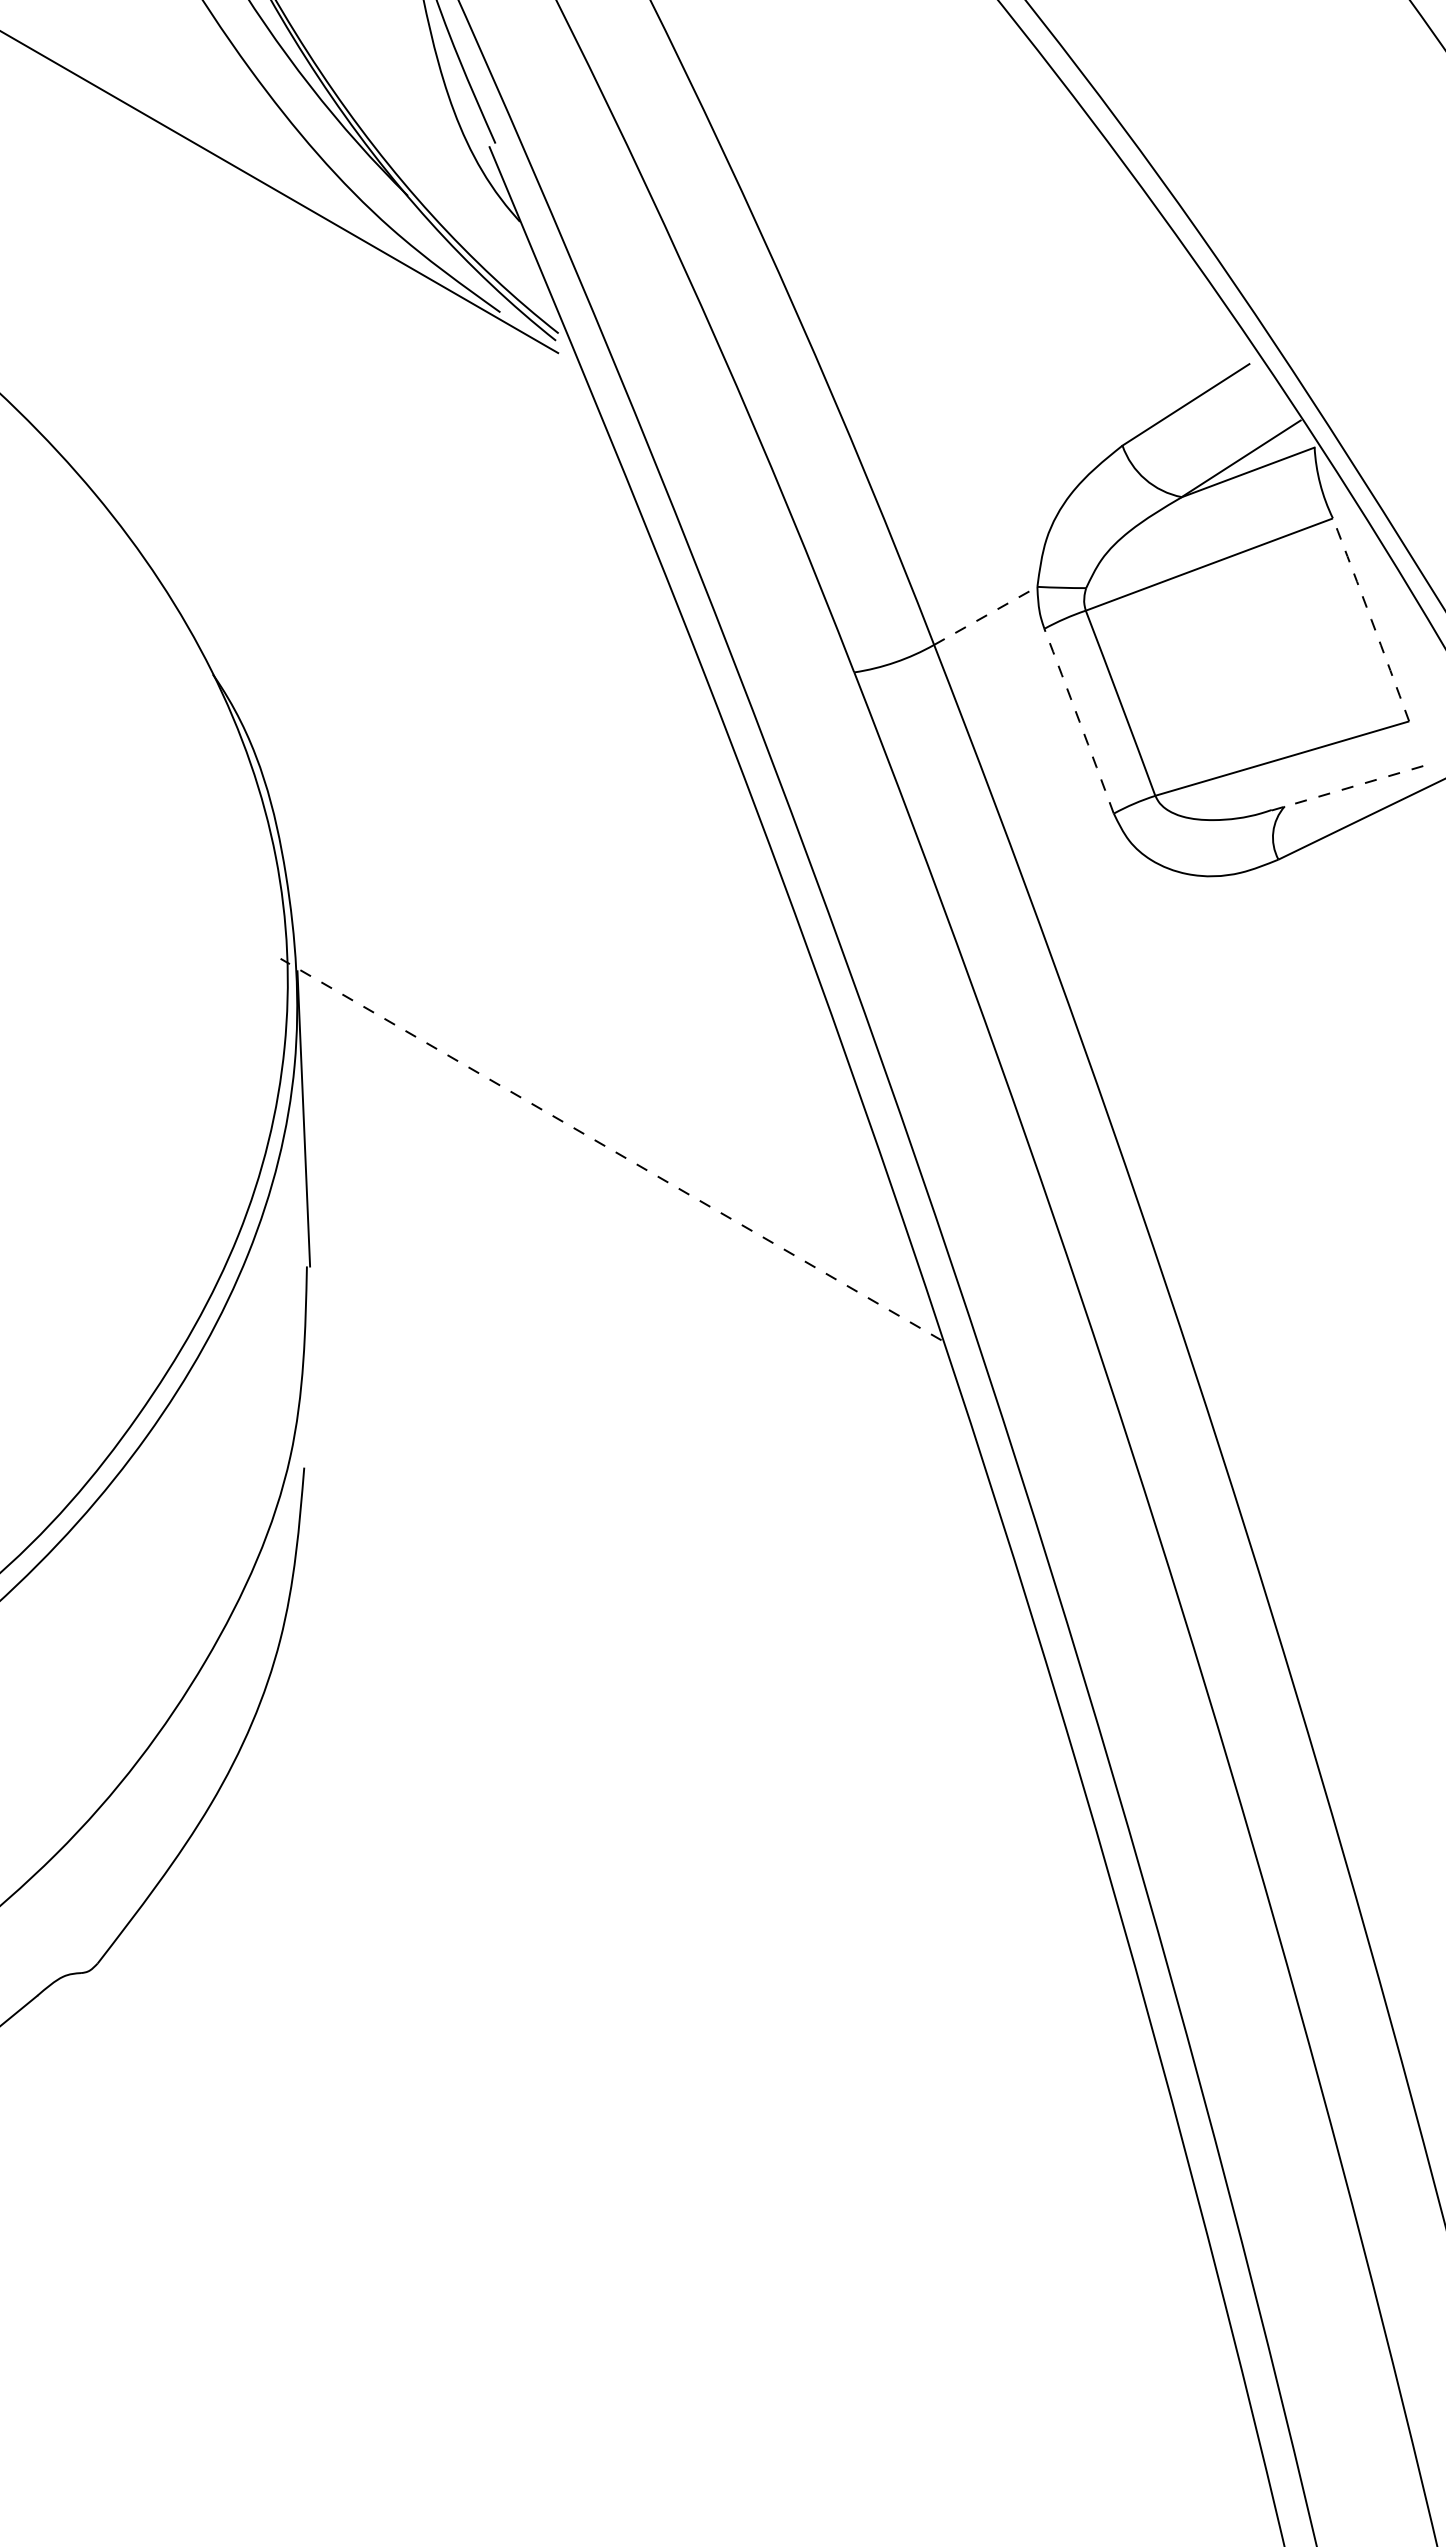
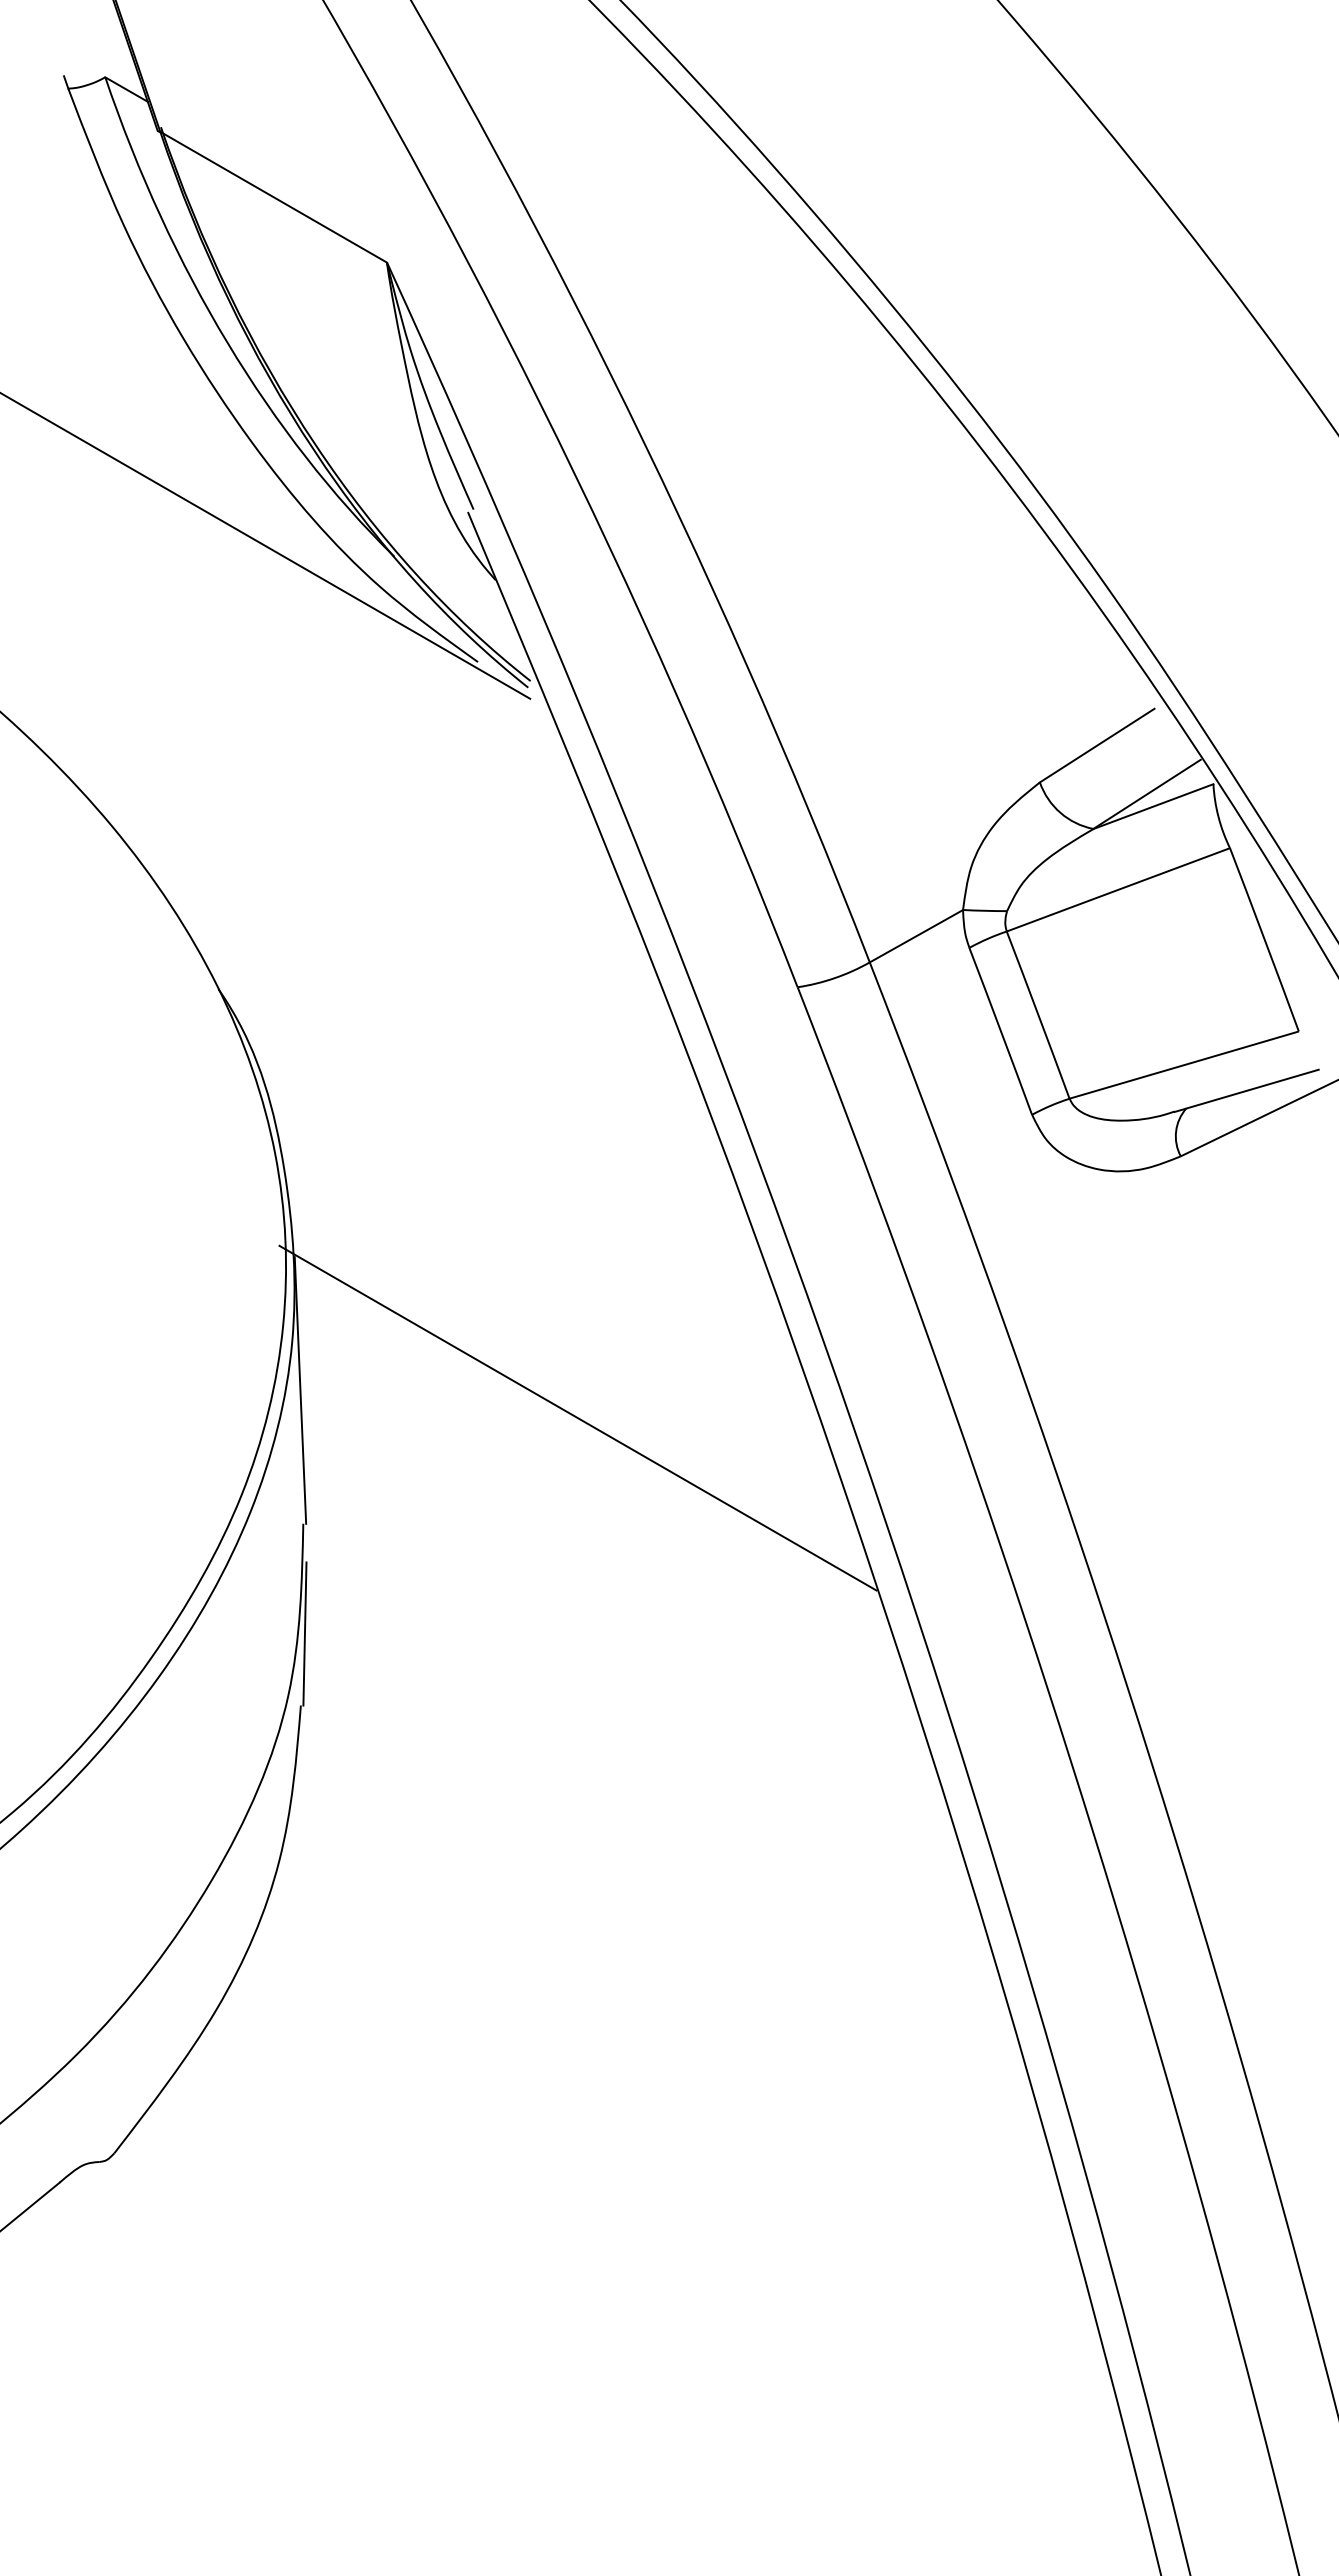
line: (985, 615) -> (916, 935), dashed -> solid
arc: (1371, 619) -> (1264, 939), dashed -> solid
arc: (1078, 721) -> (1000, 1031), dashed -> solid
line: (1351, 786) -> (1246, 1090), dashed -> solid
line: (611, 1149) -> (578, 1418), dashed -> solid
line: (308, 1387) -> (304, 1633), added

